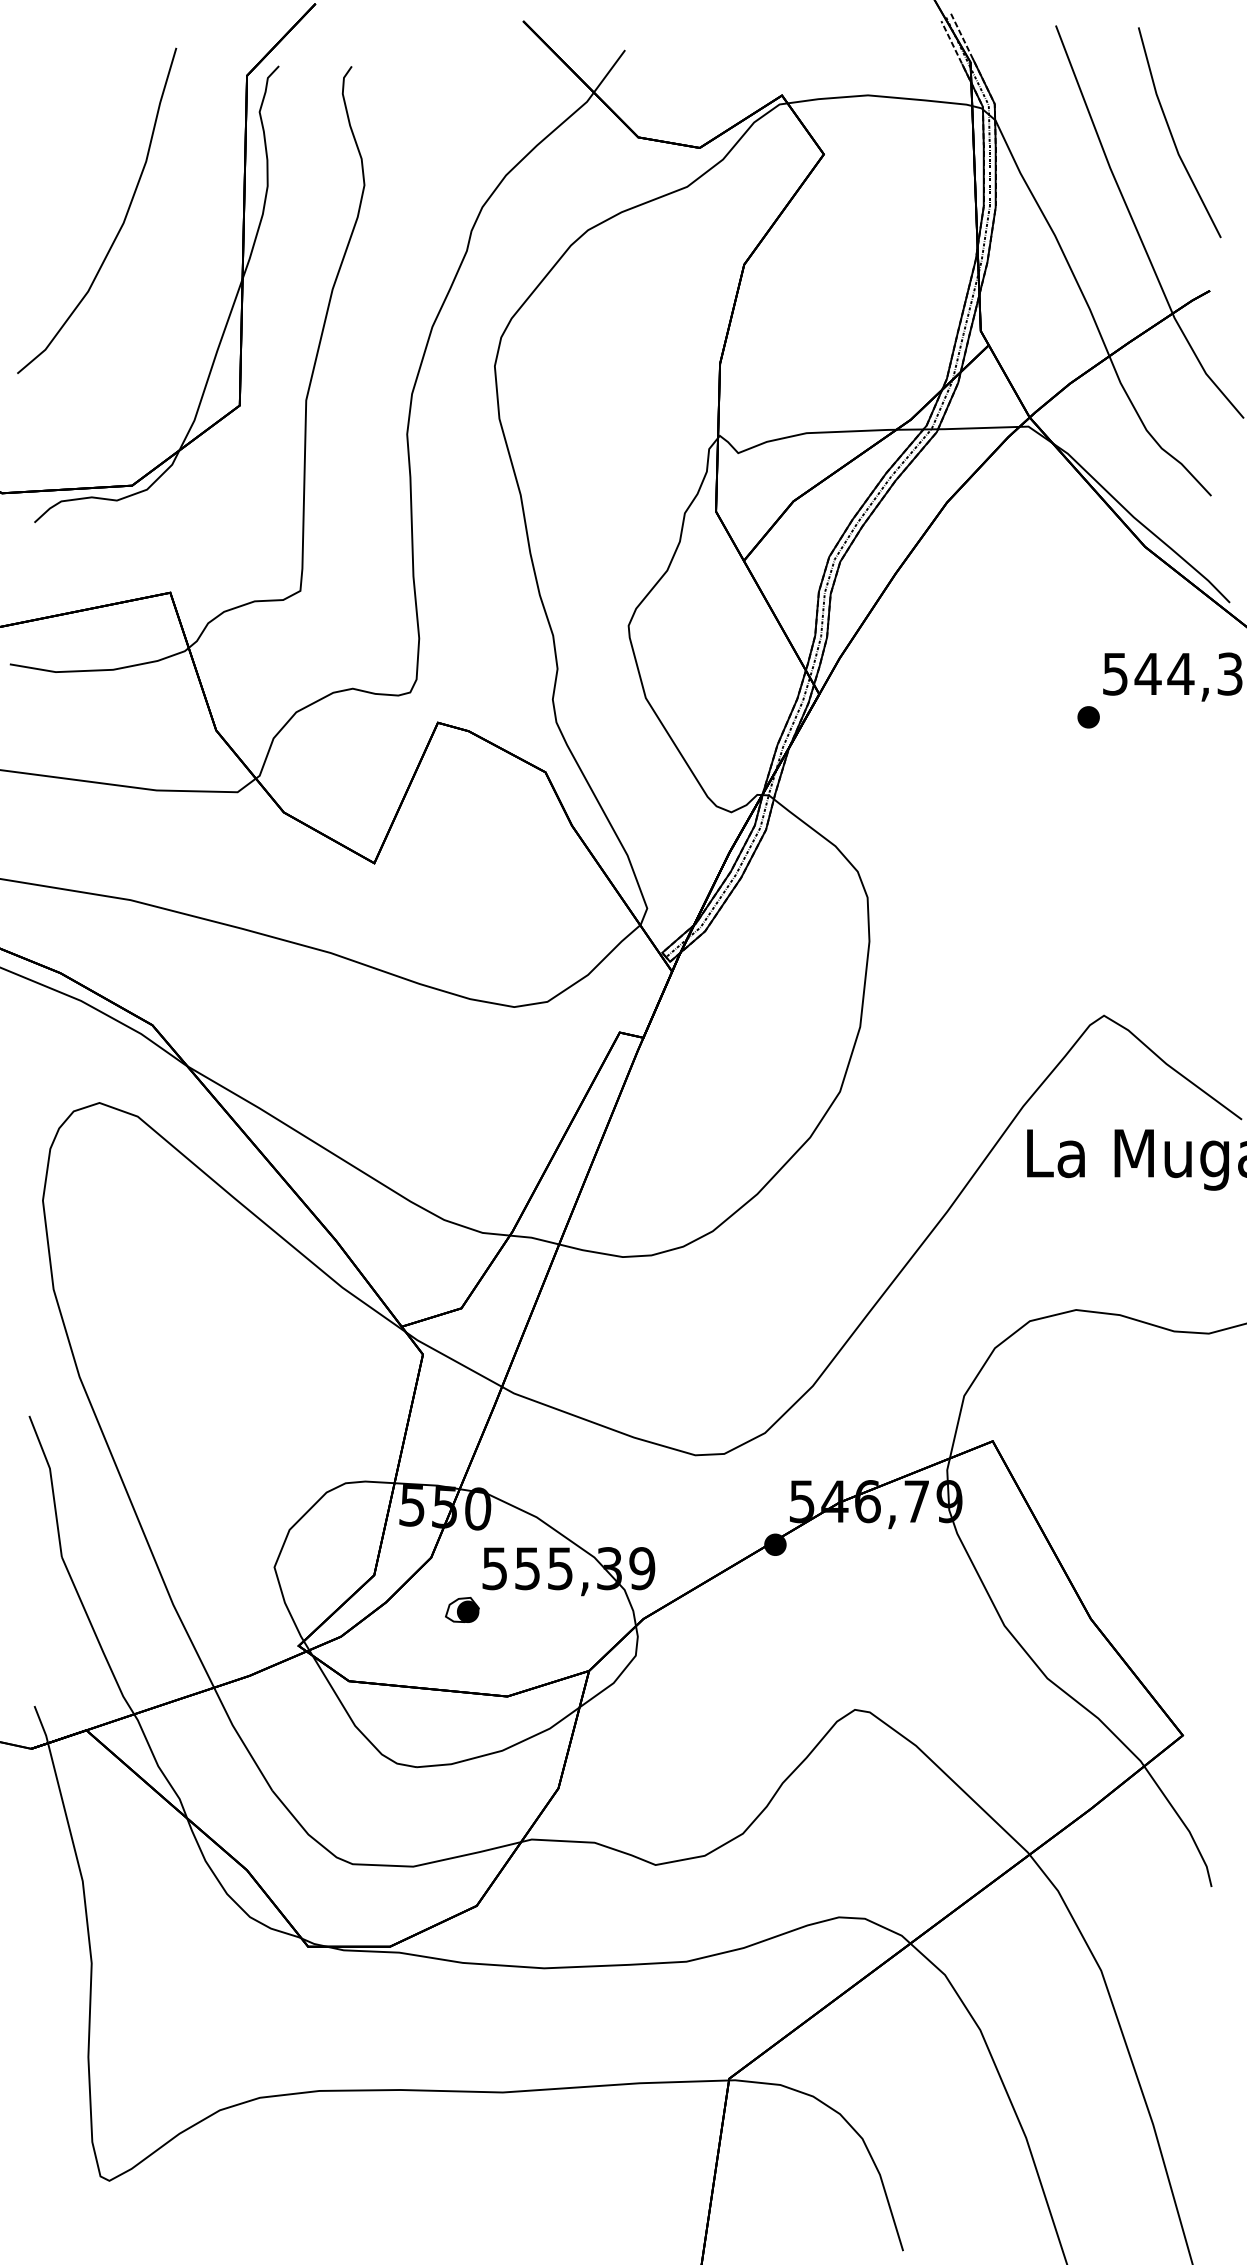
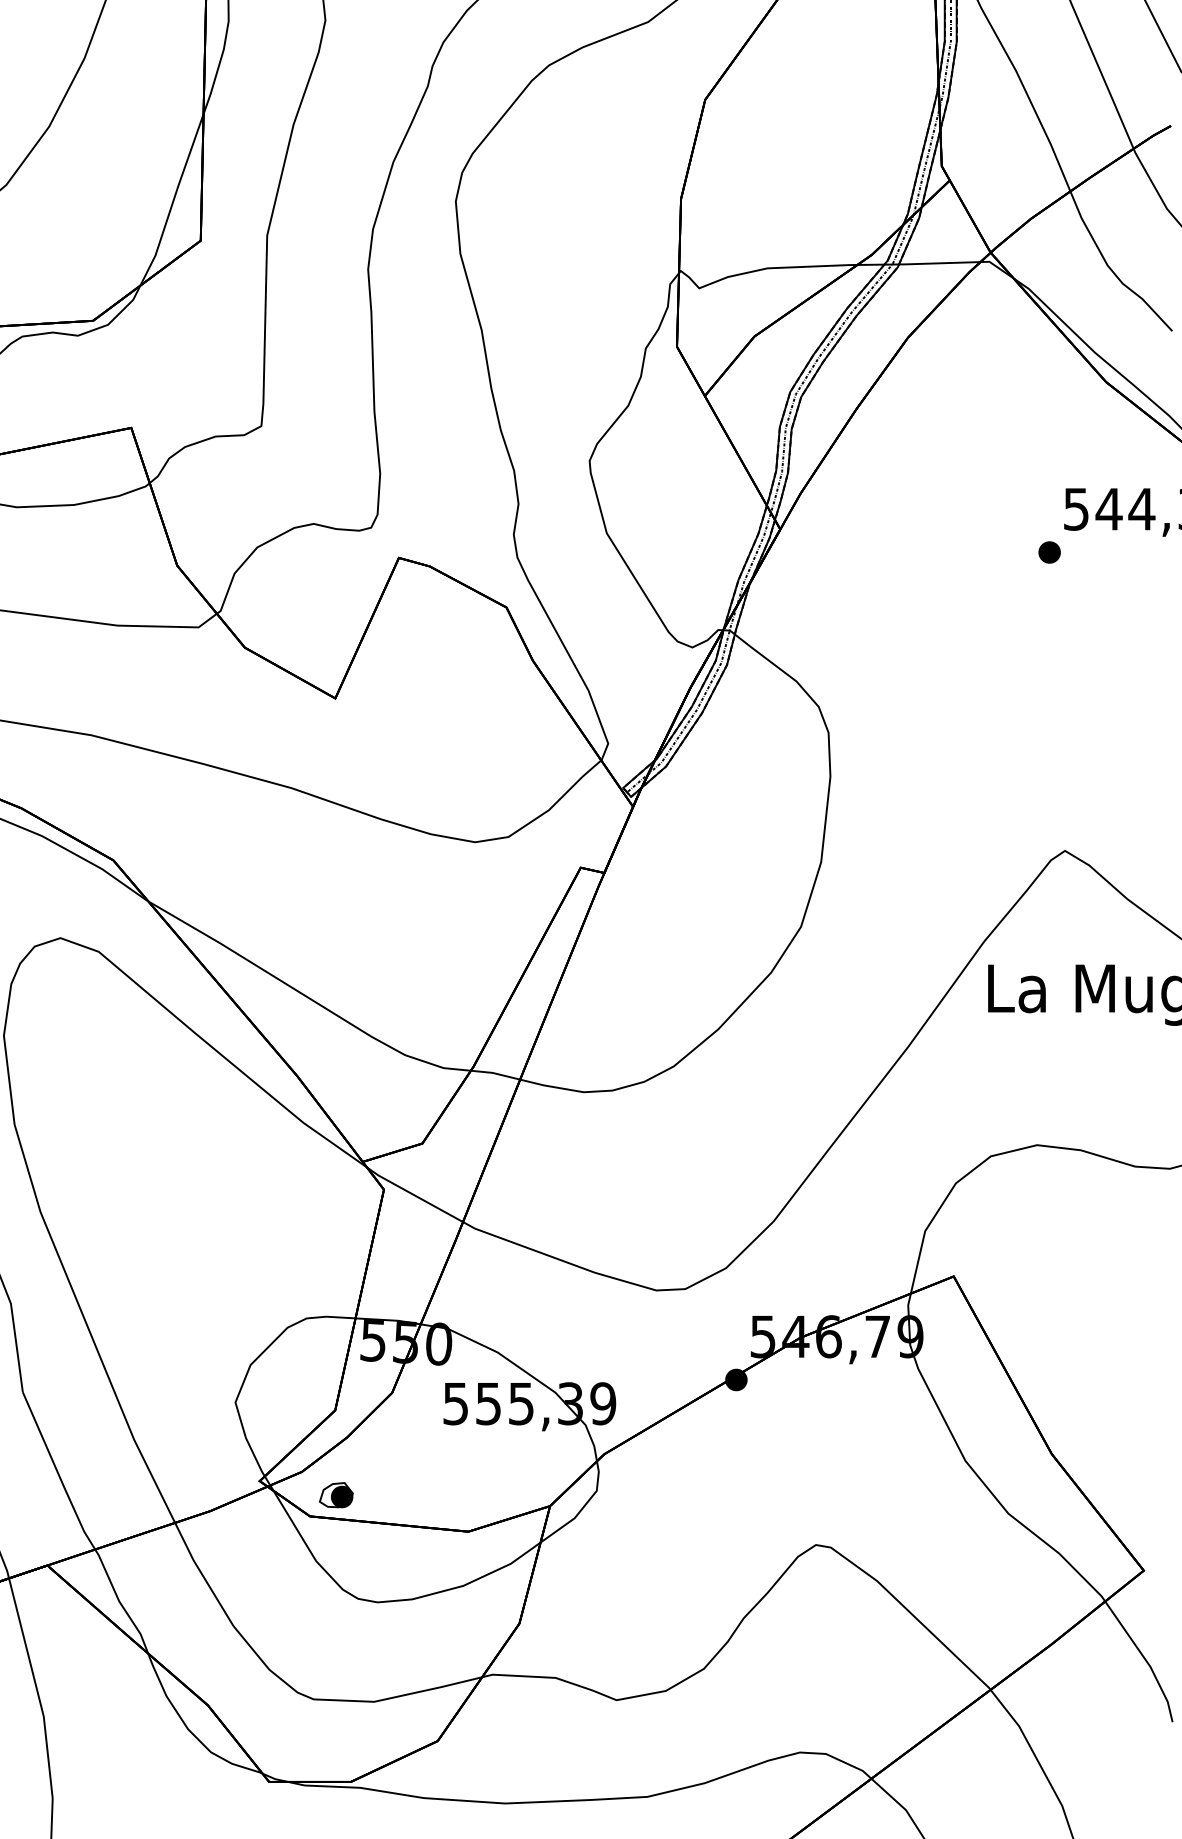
part: (462, 1609) -> (336, 1494), moved

